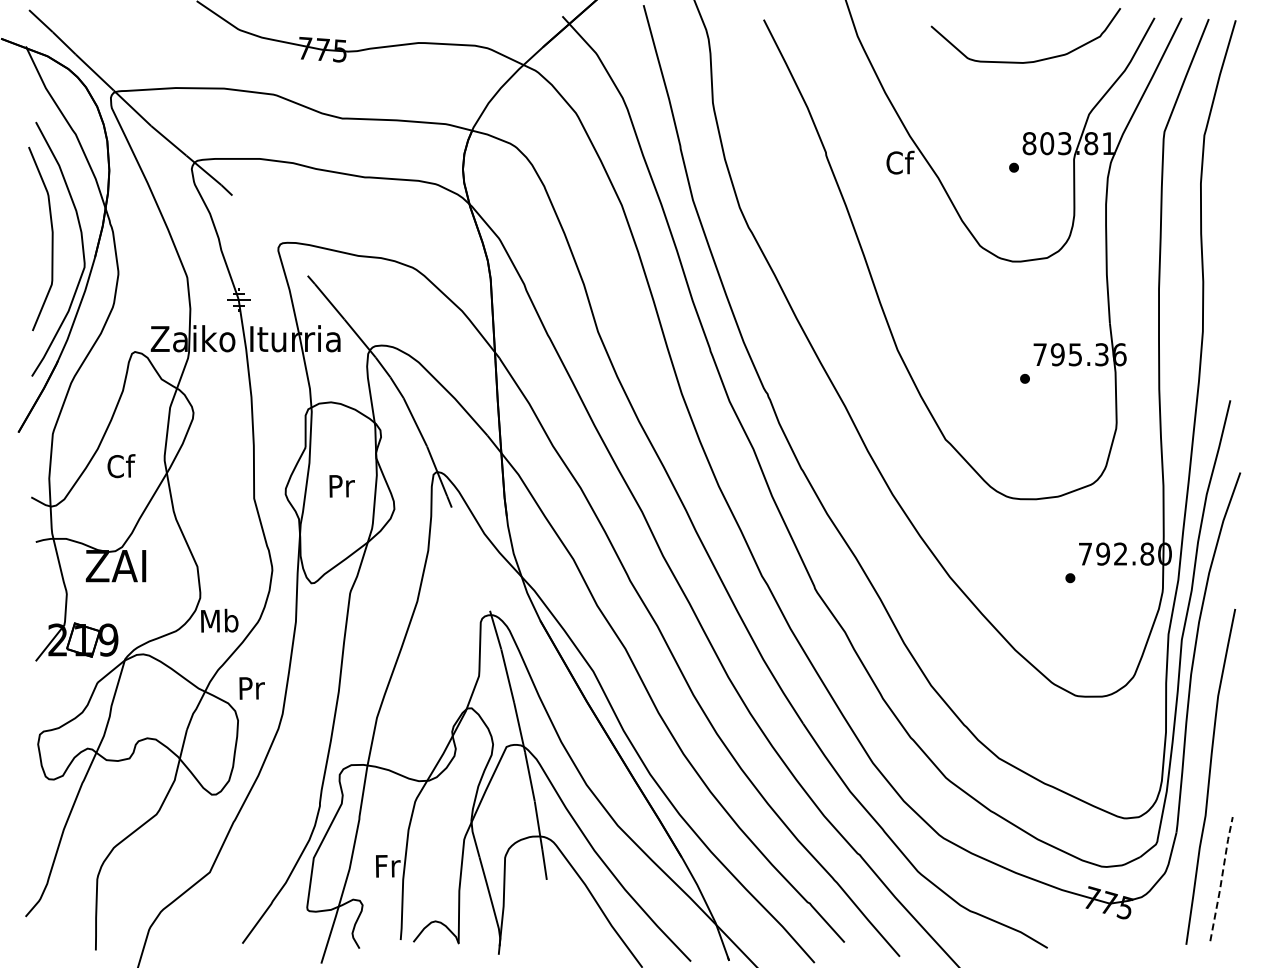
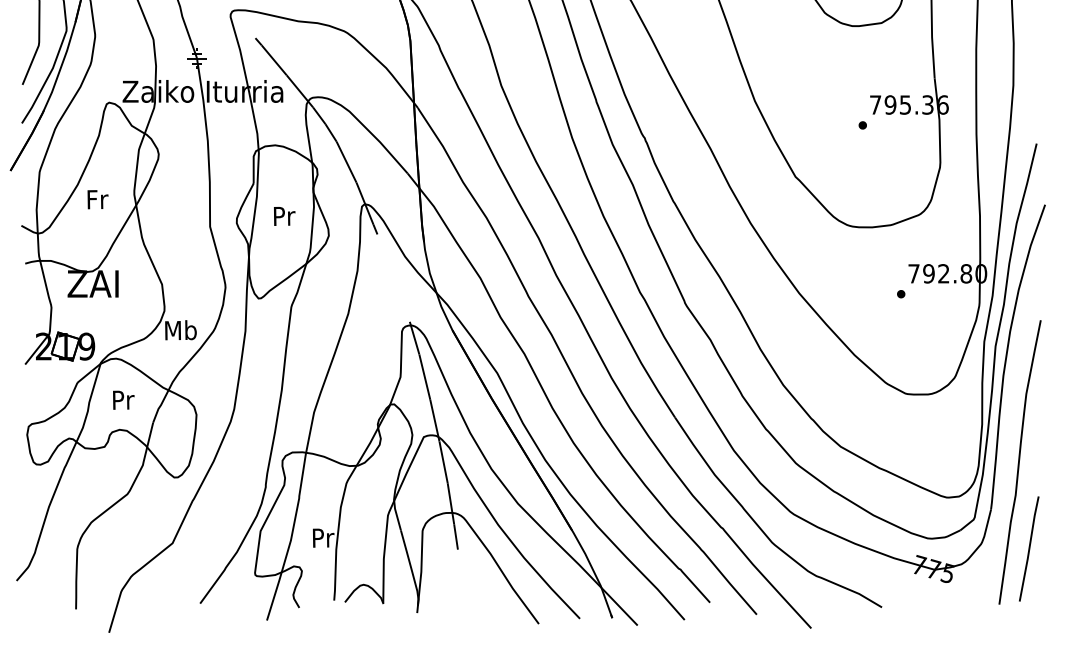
text: (121, 466) -> (97, 199), Cf -> Fr
text: (251, 688) -> (123, 400), moved
text: (387, 866) -> (323, 538), Fr -> Pr
line: (1221, 879) -> (1029, 549), dashed -> solid

